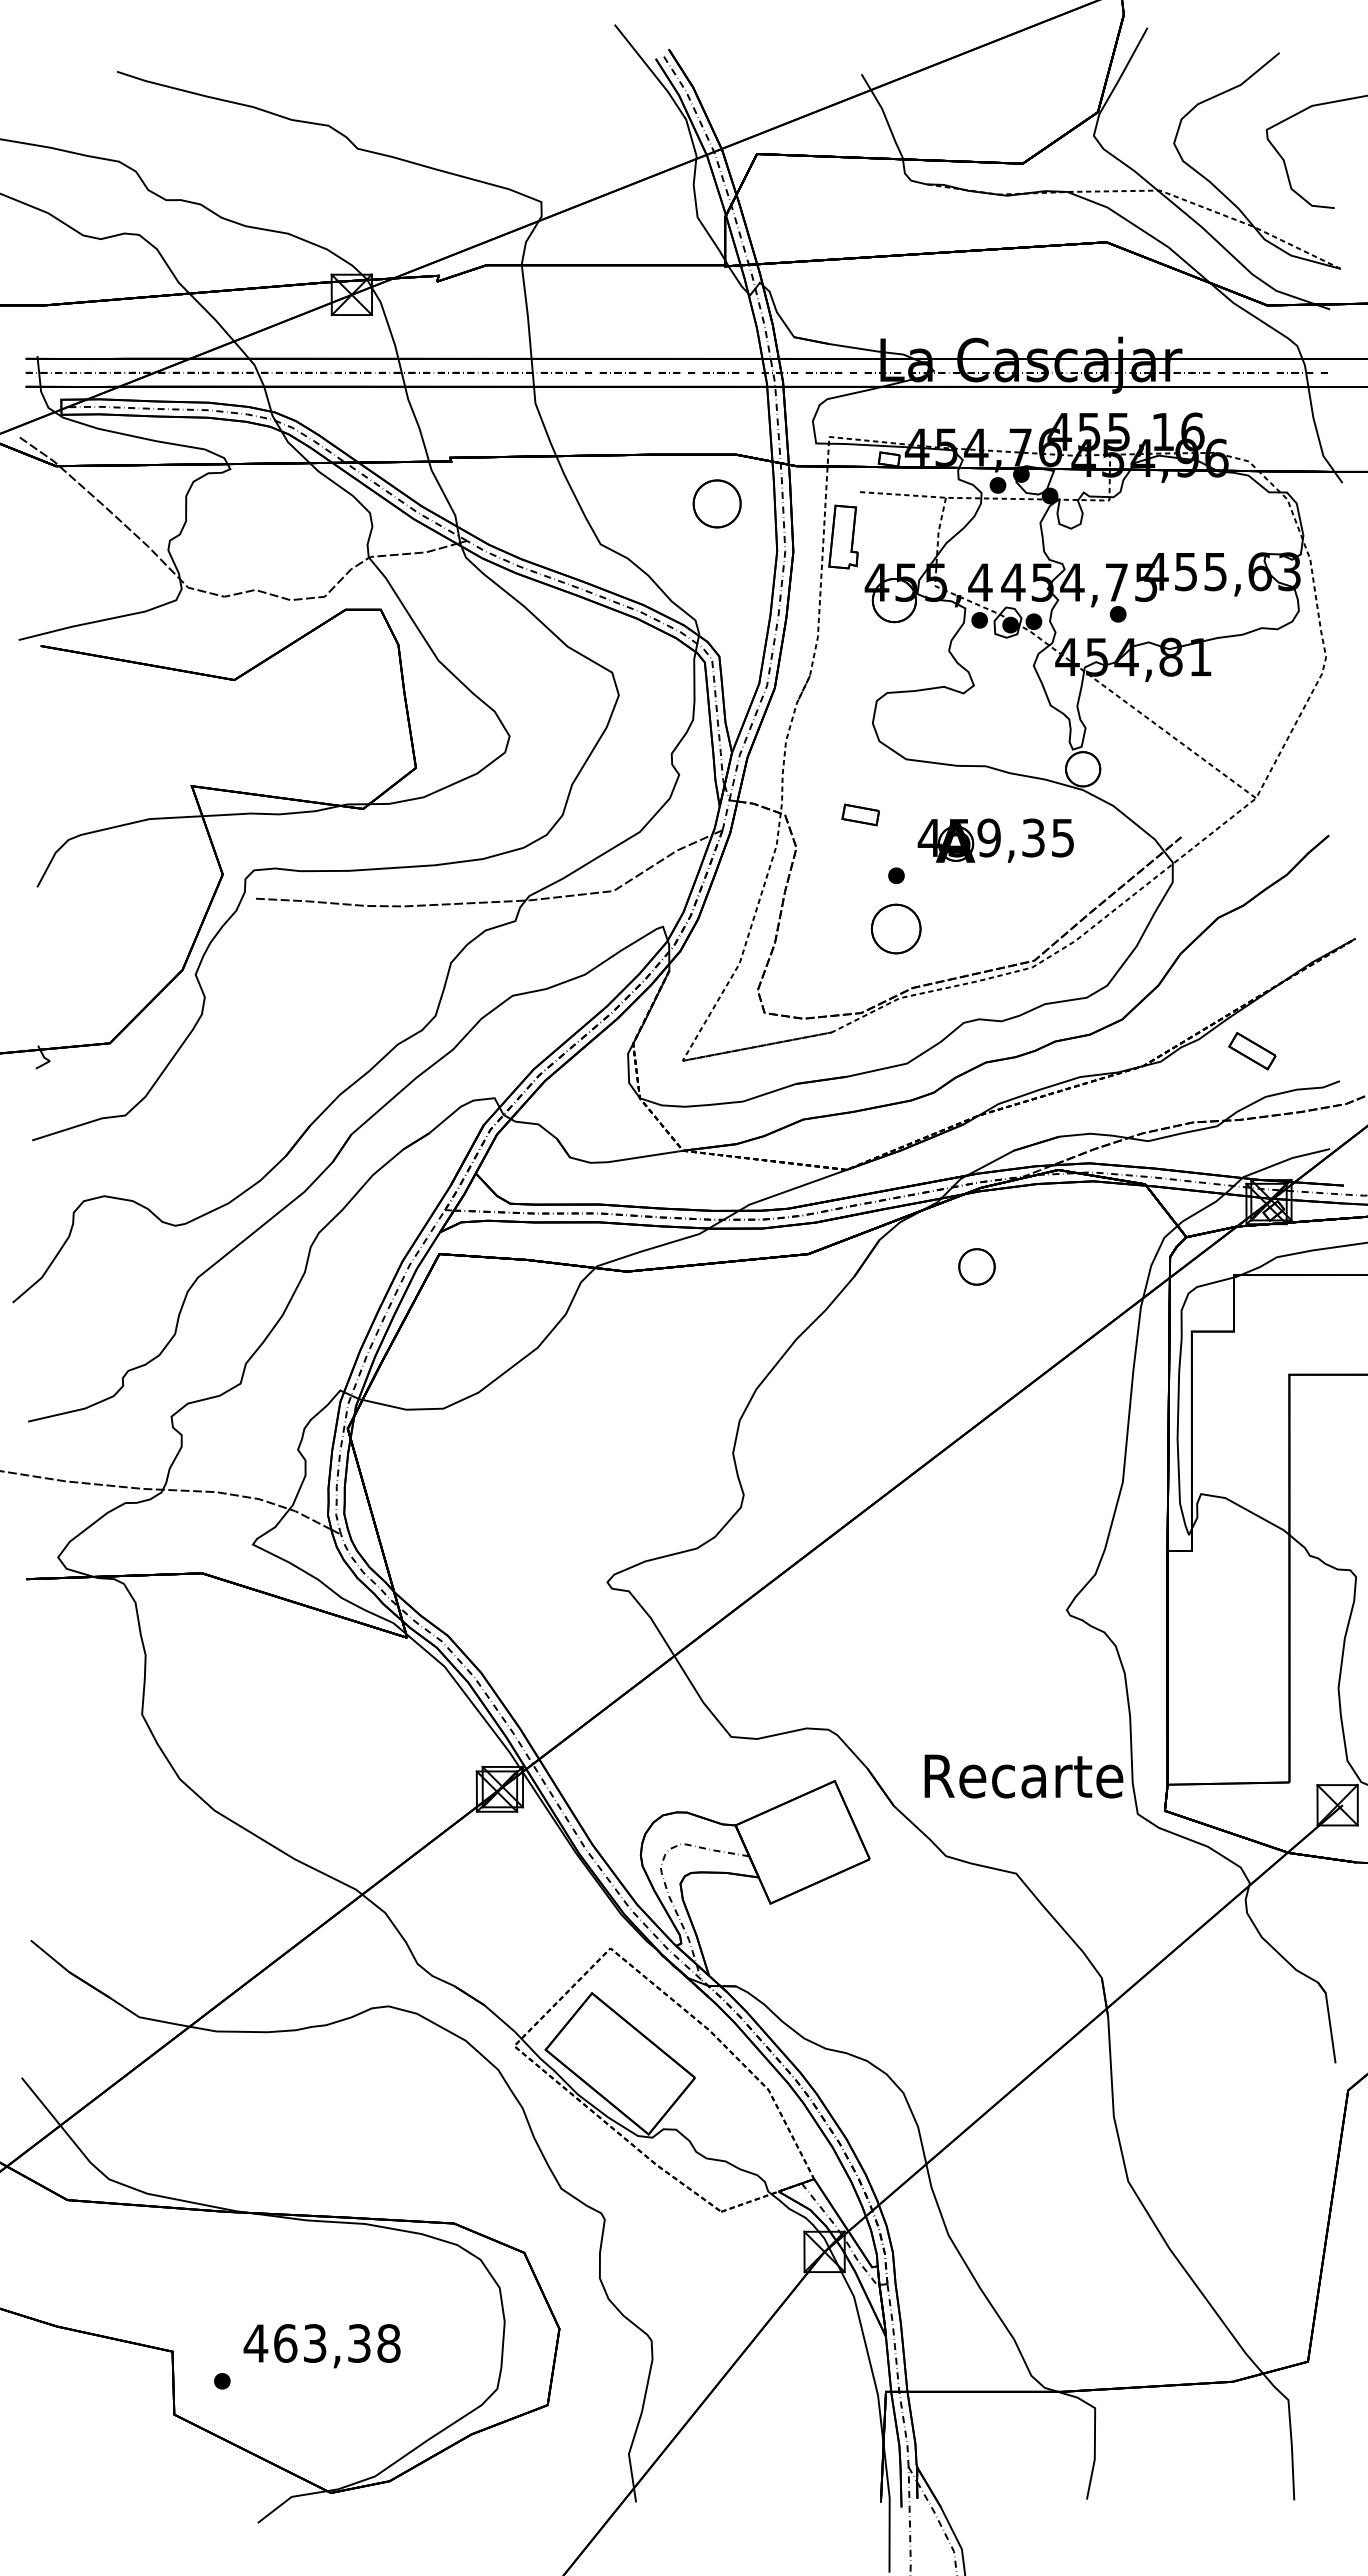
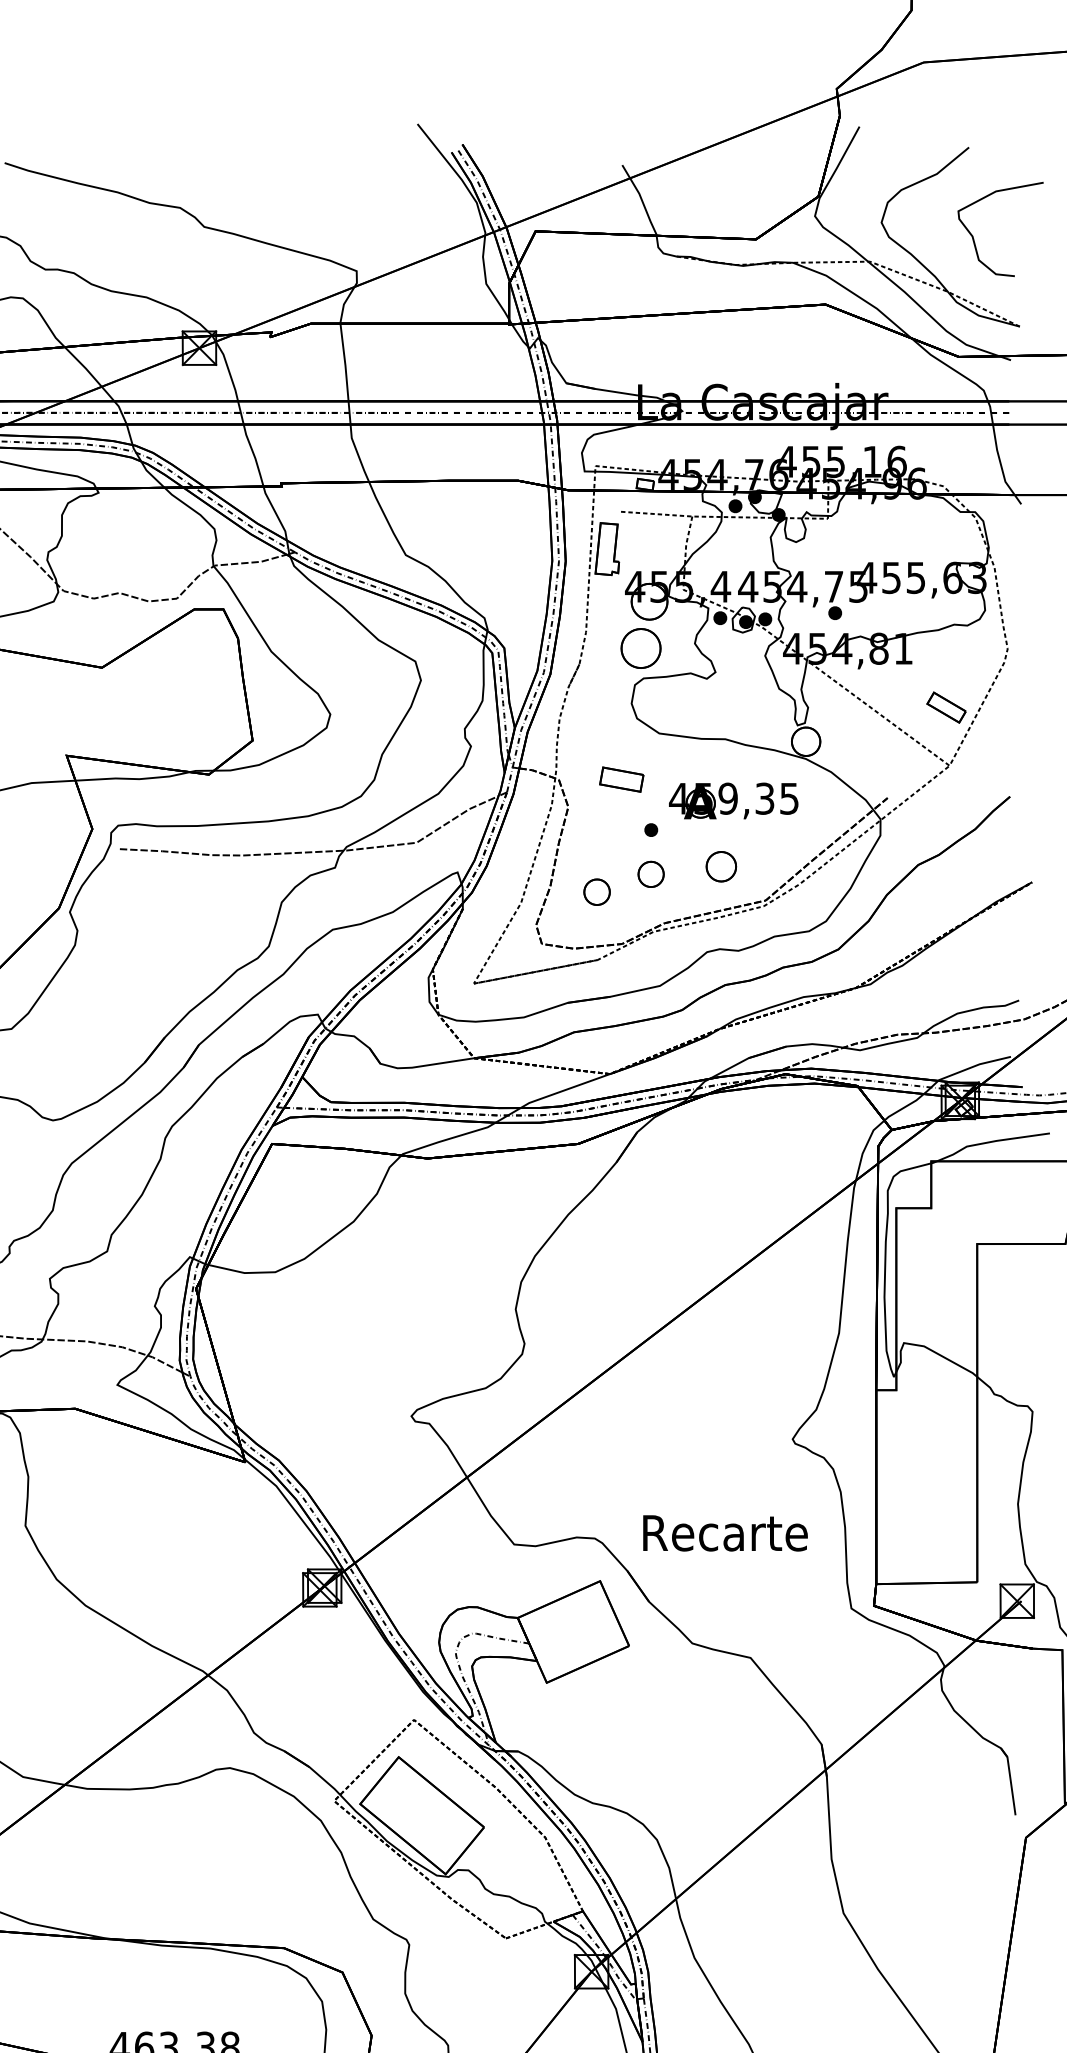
part: (716, 503) -> (640, 648), moved
part: (860, 814) -> (621, 779), size x1.43
part: (896, 929) -> (651, 874), size x0.62
part: (830, 950) -> (596, 892), added
part: (1252, 1051) -> (946, 707), moved
part: (976, 1266) -> (720, 866), moved
text: (1023, 1776) -> (725, 1533), moved

